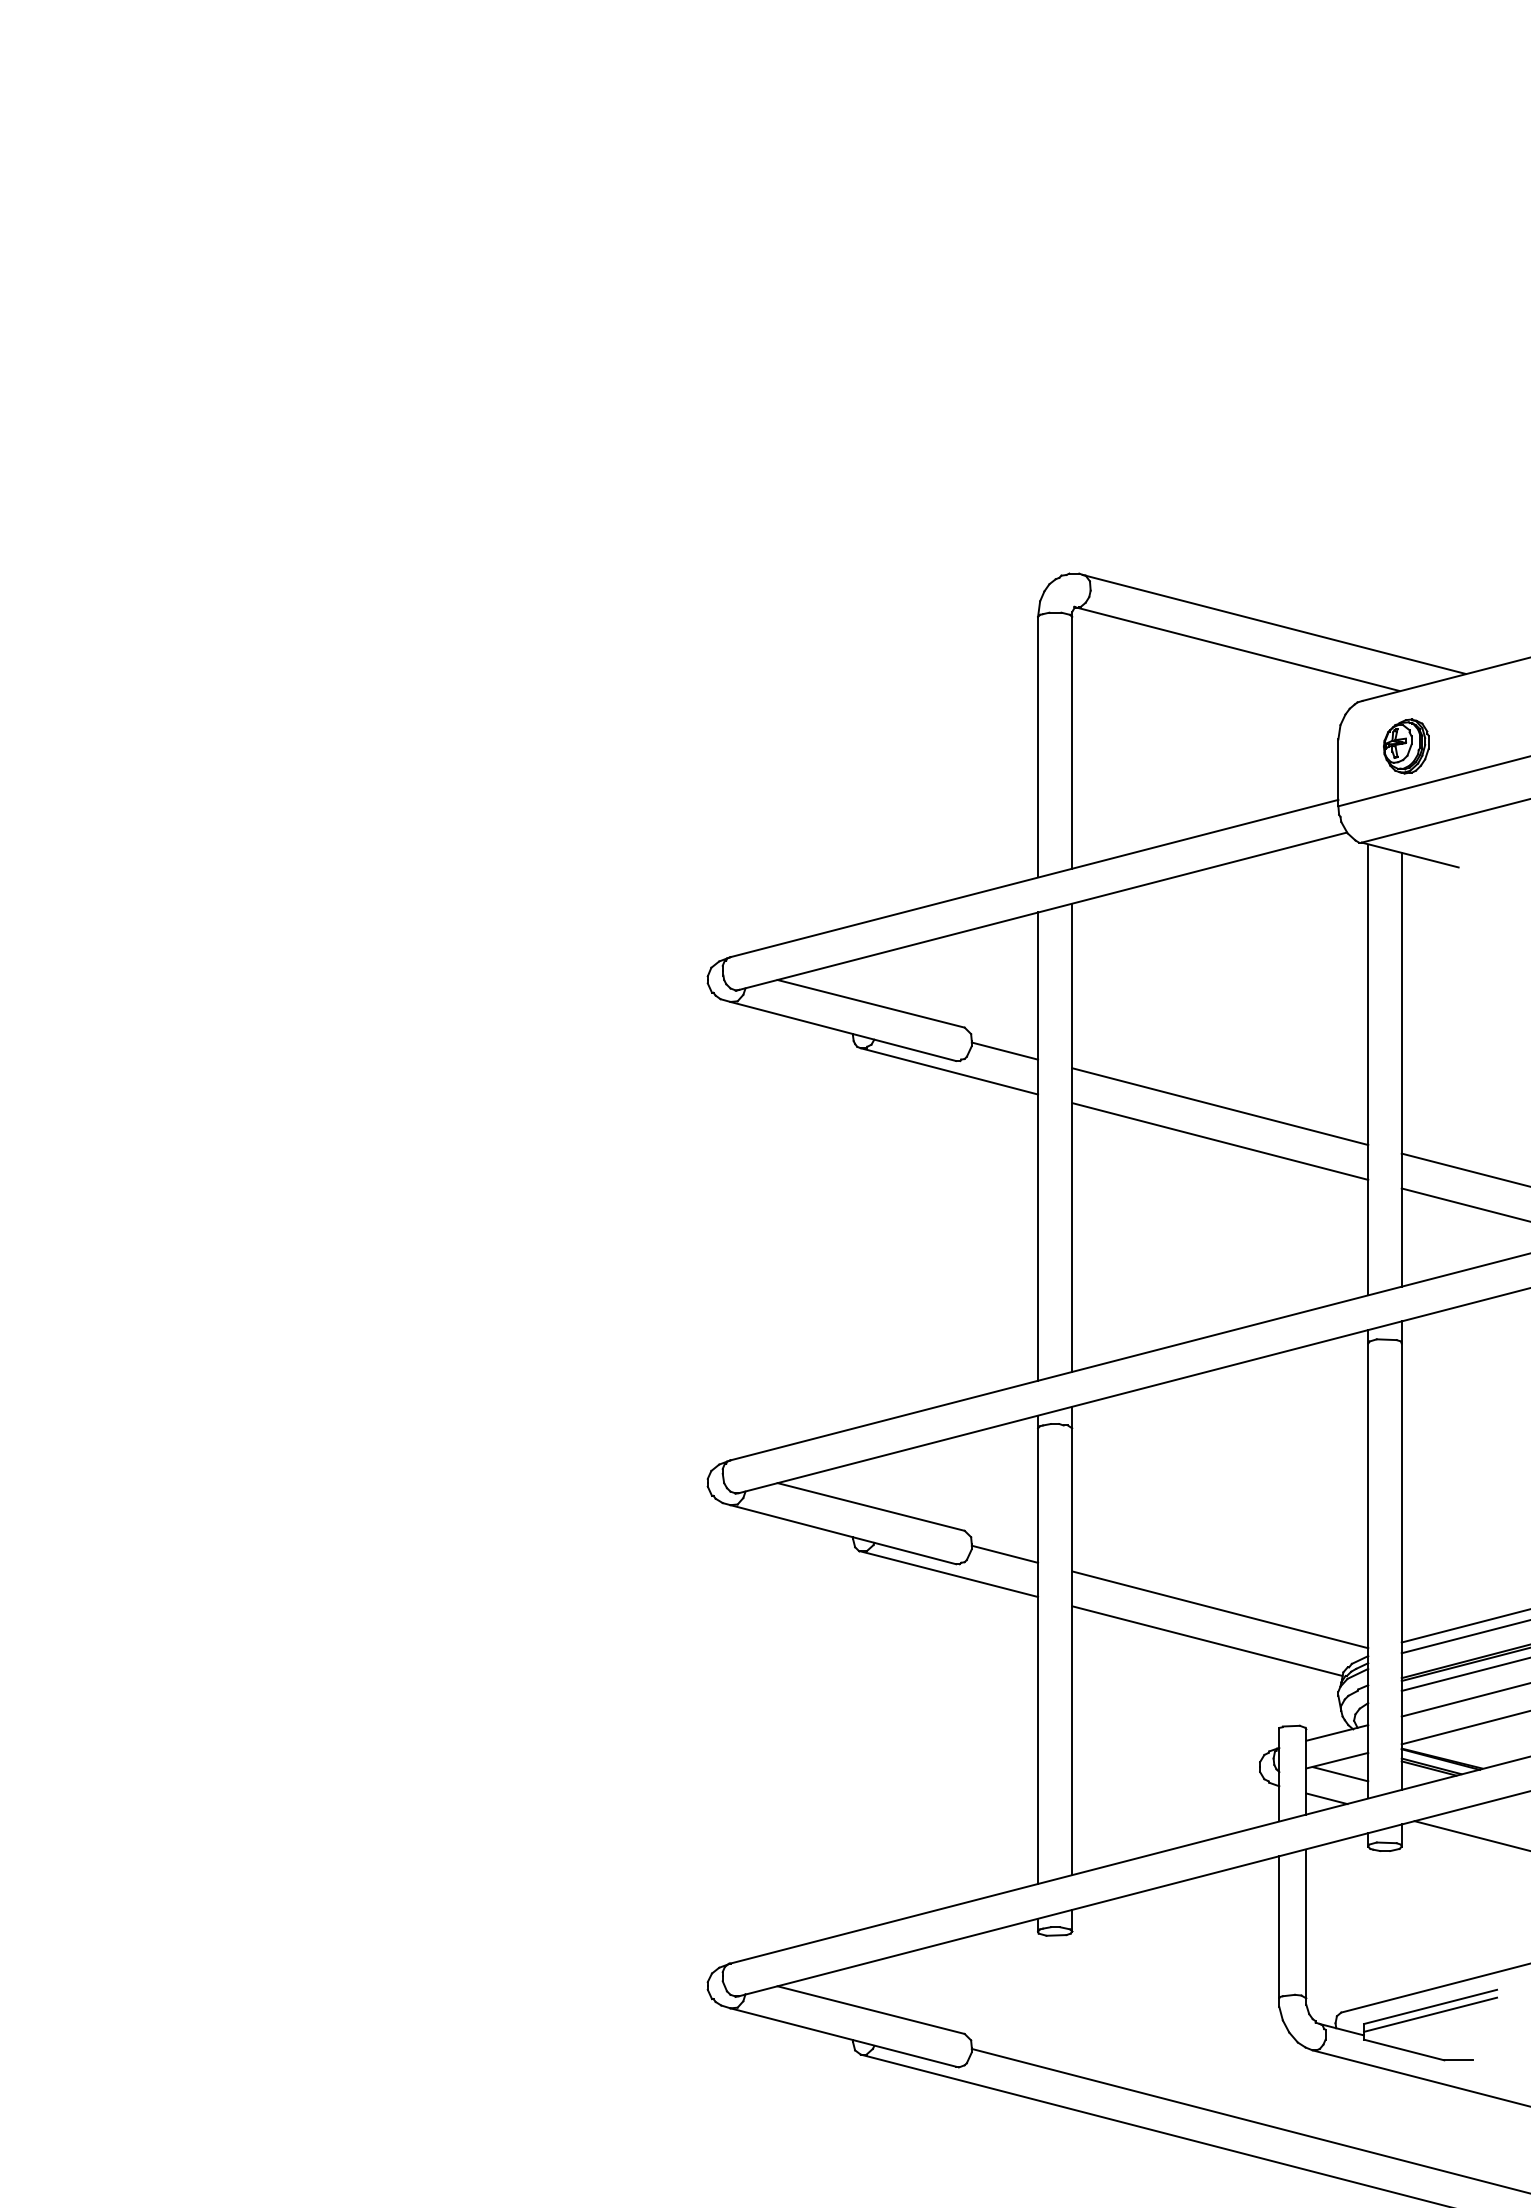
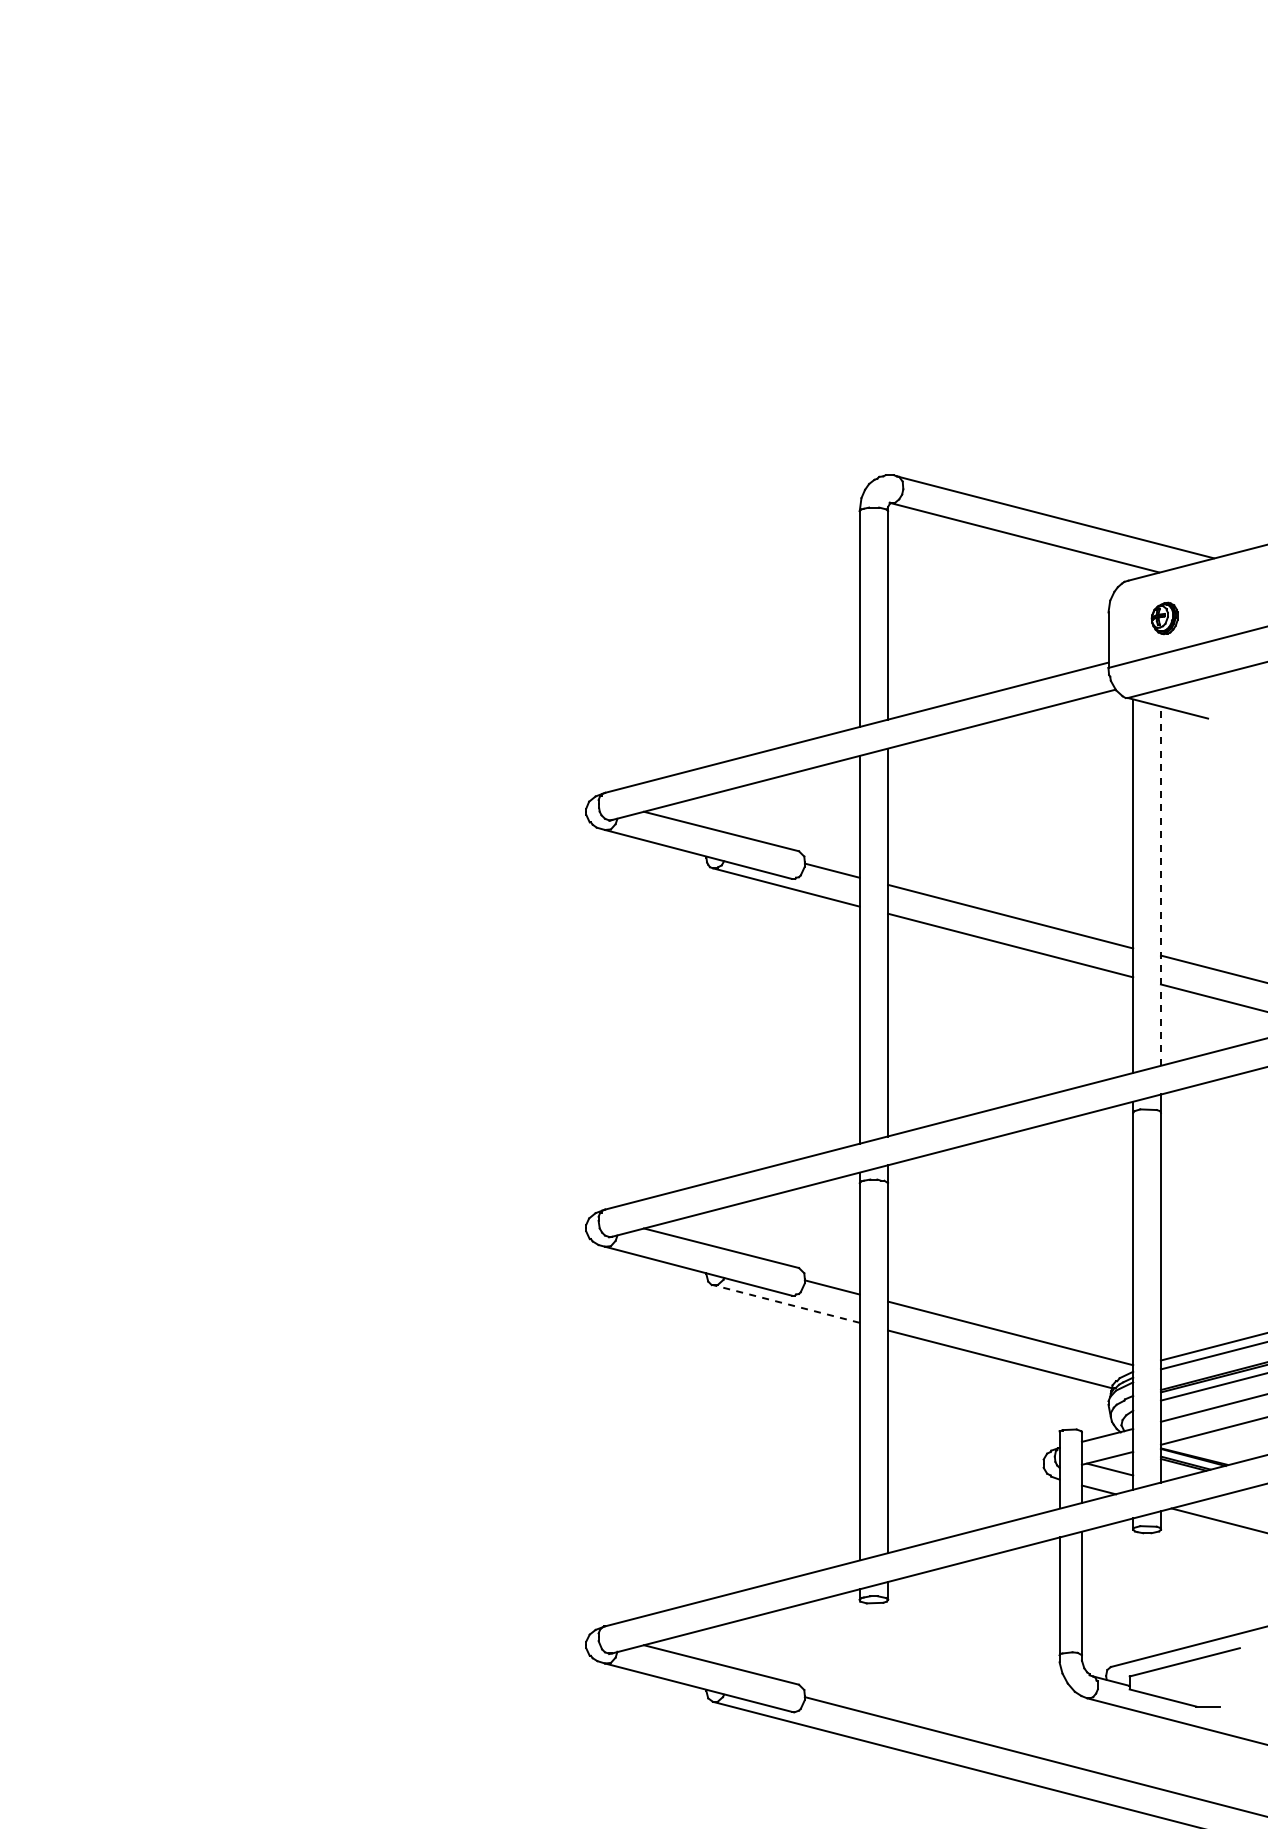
part: (1406, 746) -> (1164, 618), size x0.7
line: (1401, 1068) -> (1160, 885), solid -> dashed
line: (949, 1573) -> (786, 1303), solid -> dashed
line: (1430, 2014) -> (1184, 1668), removed

